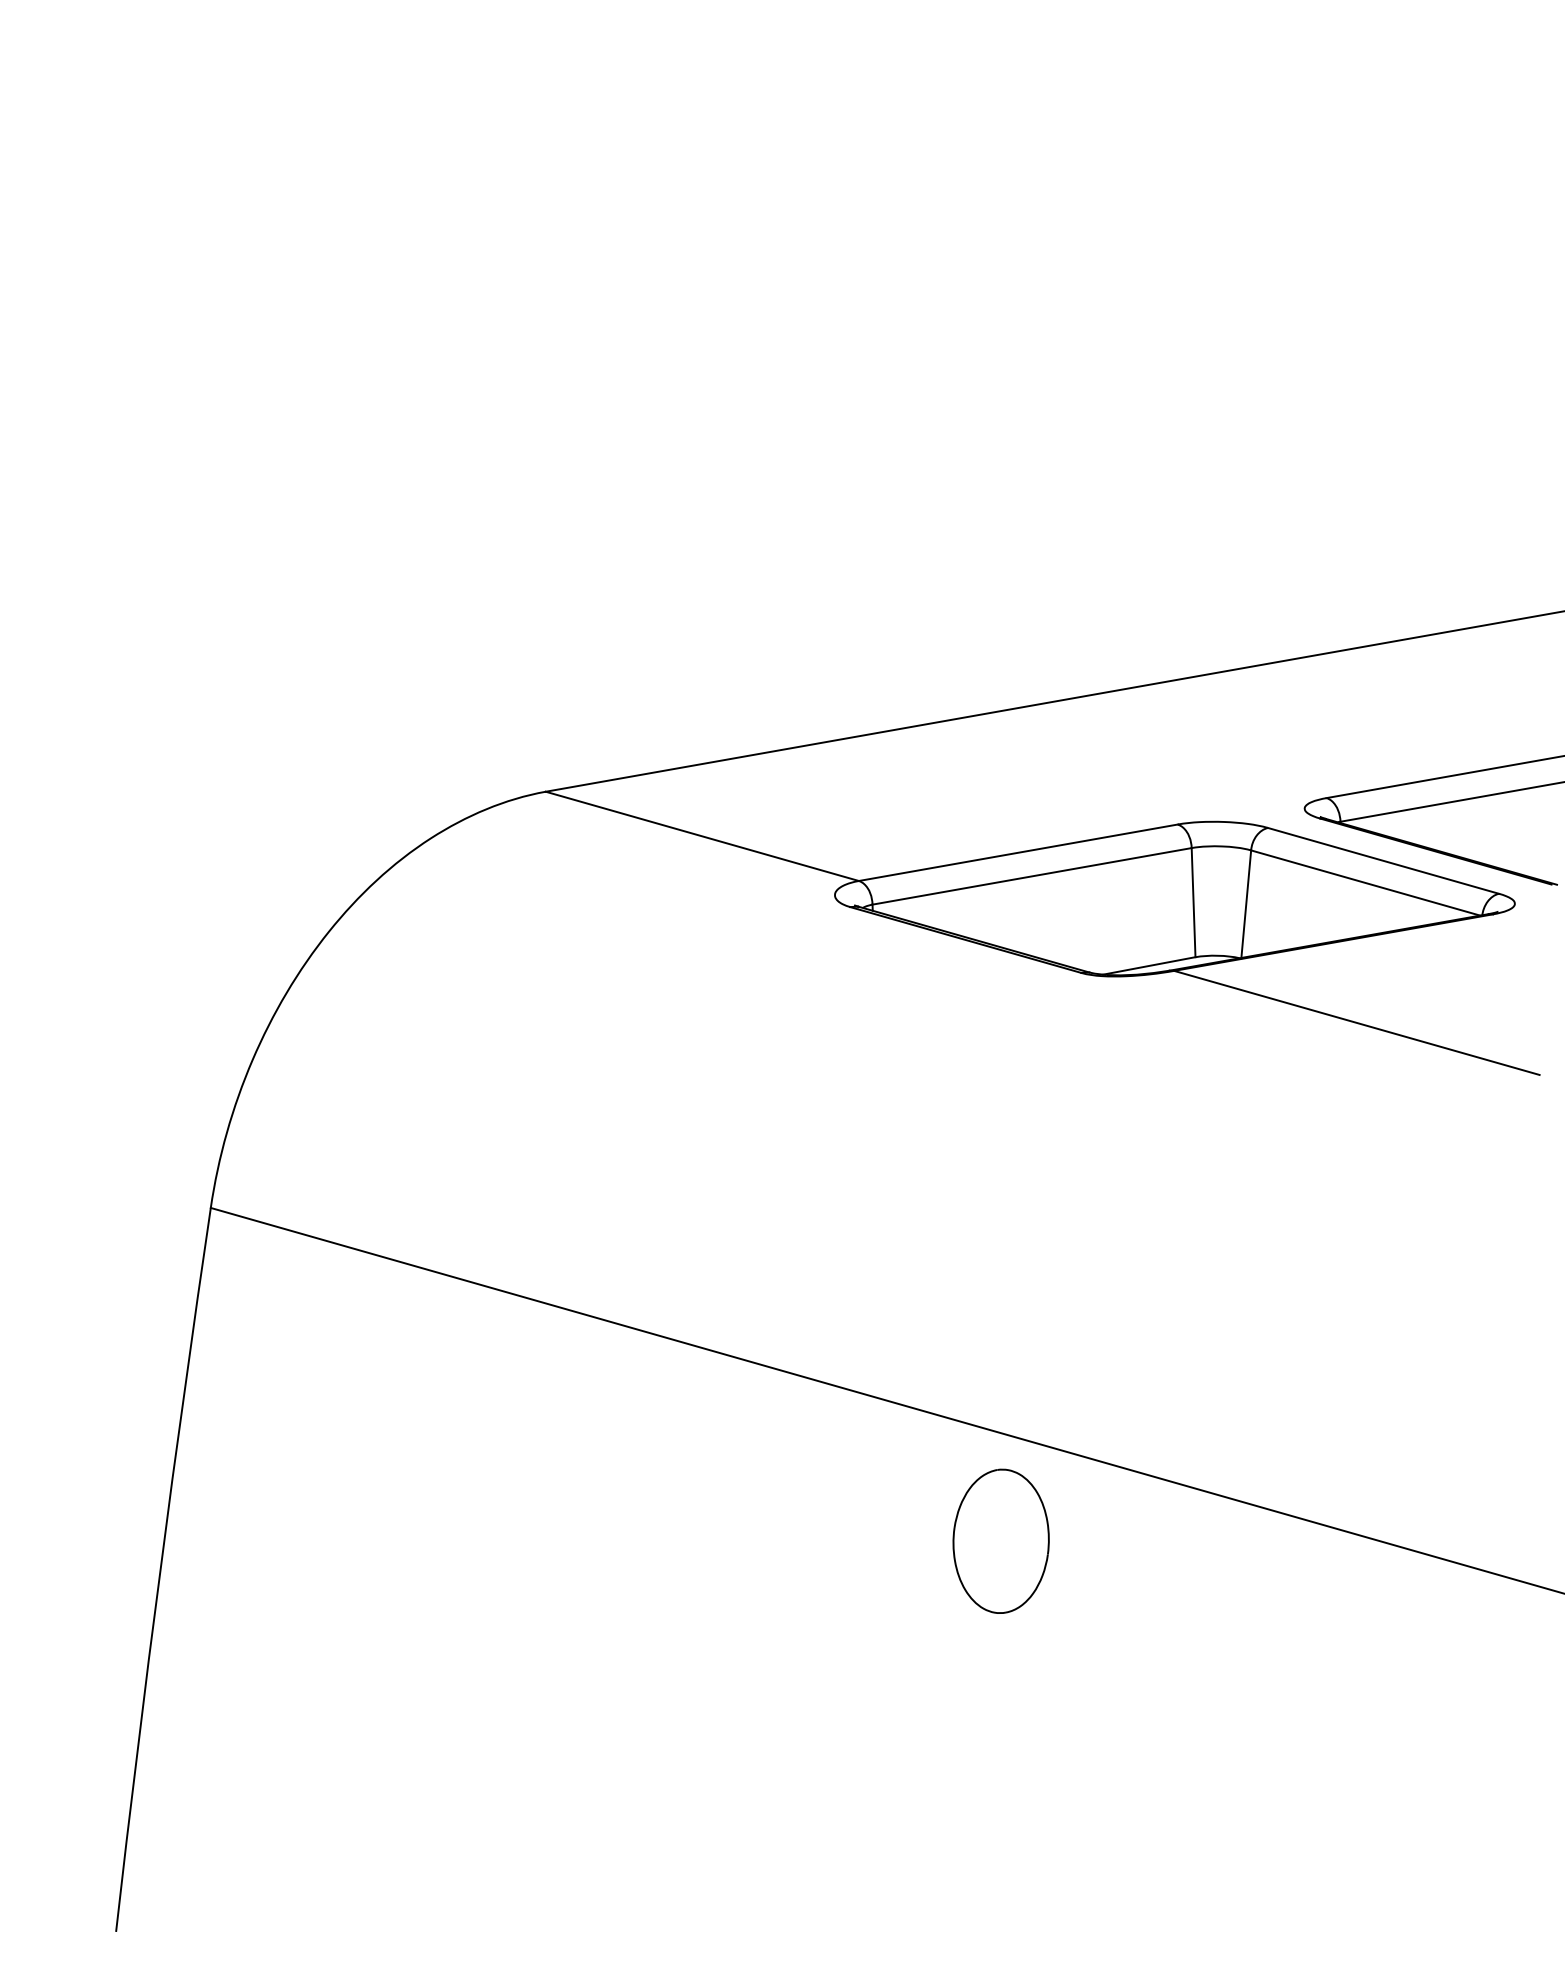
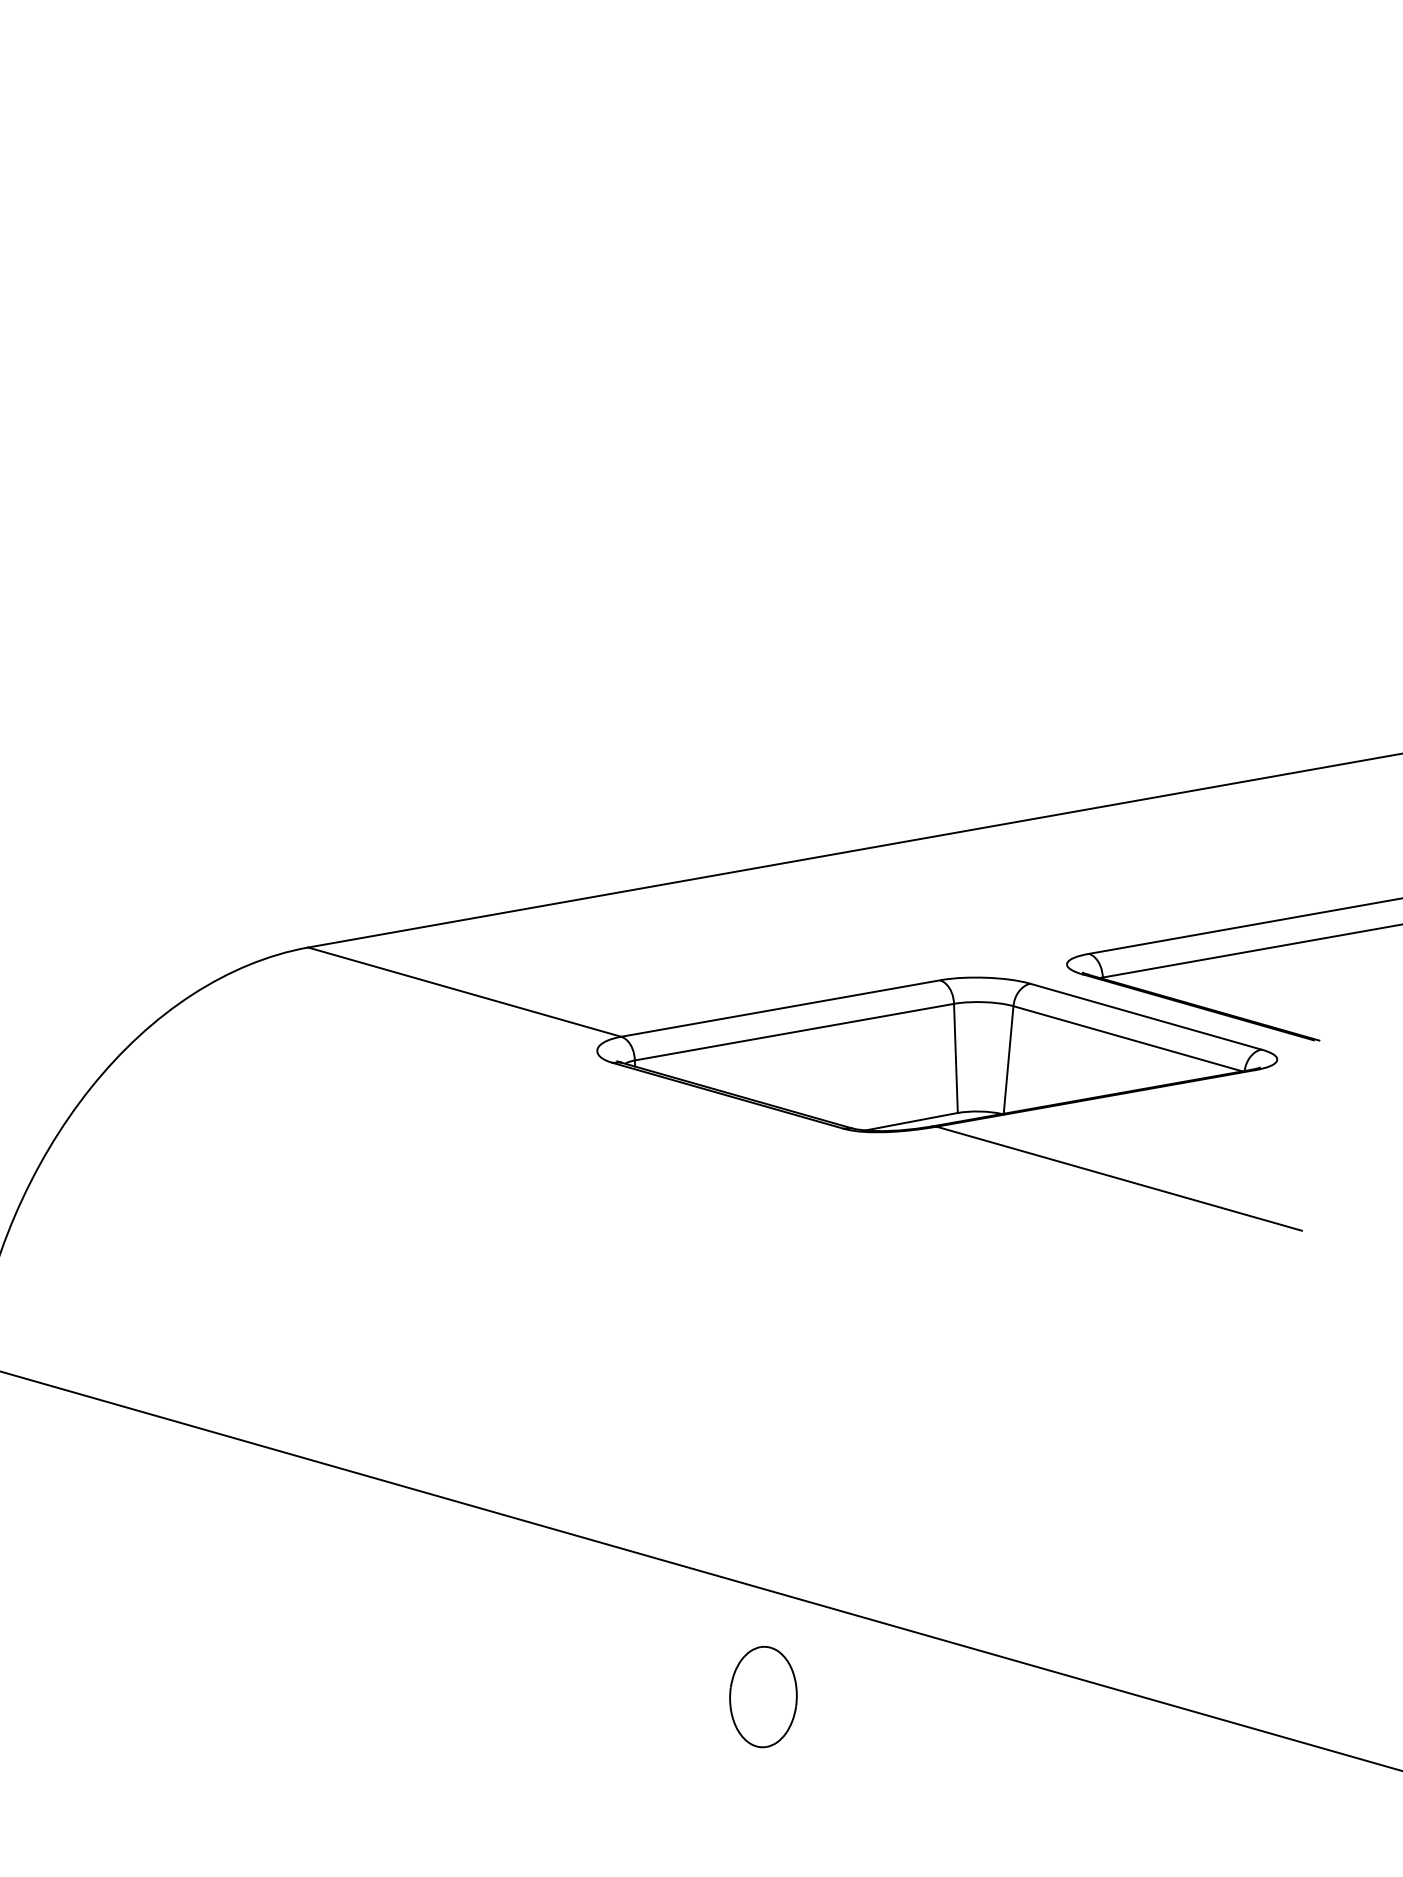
part: (1000, 1540) -> (762, 1696), size x0.7

